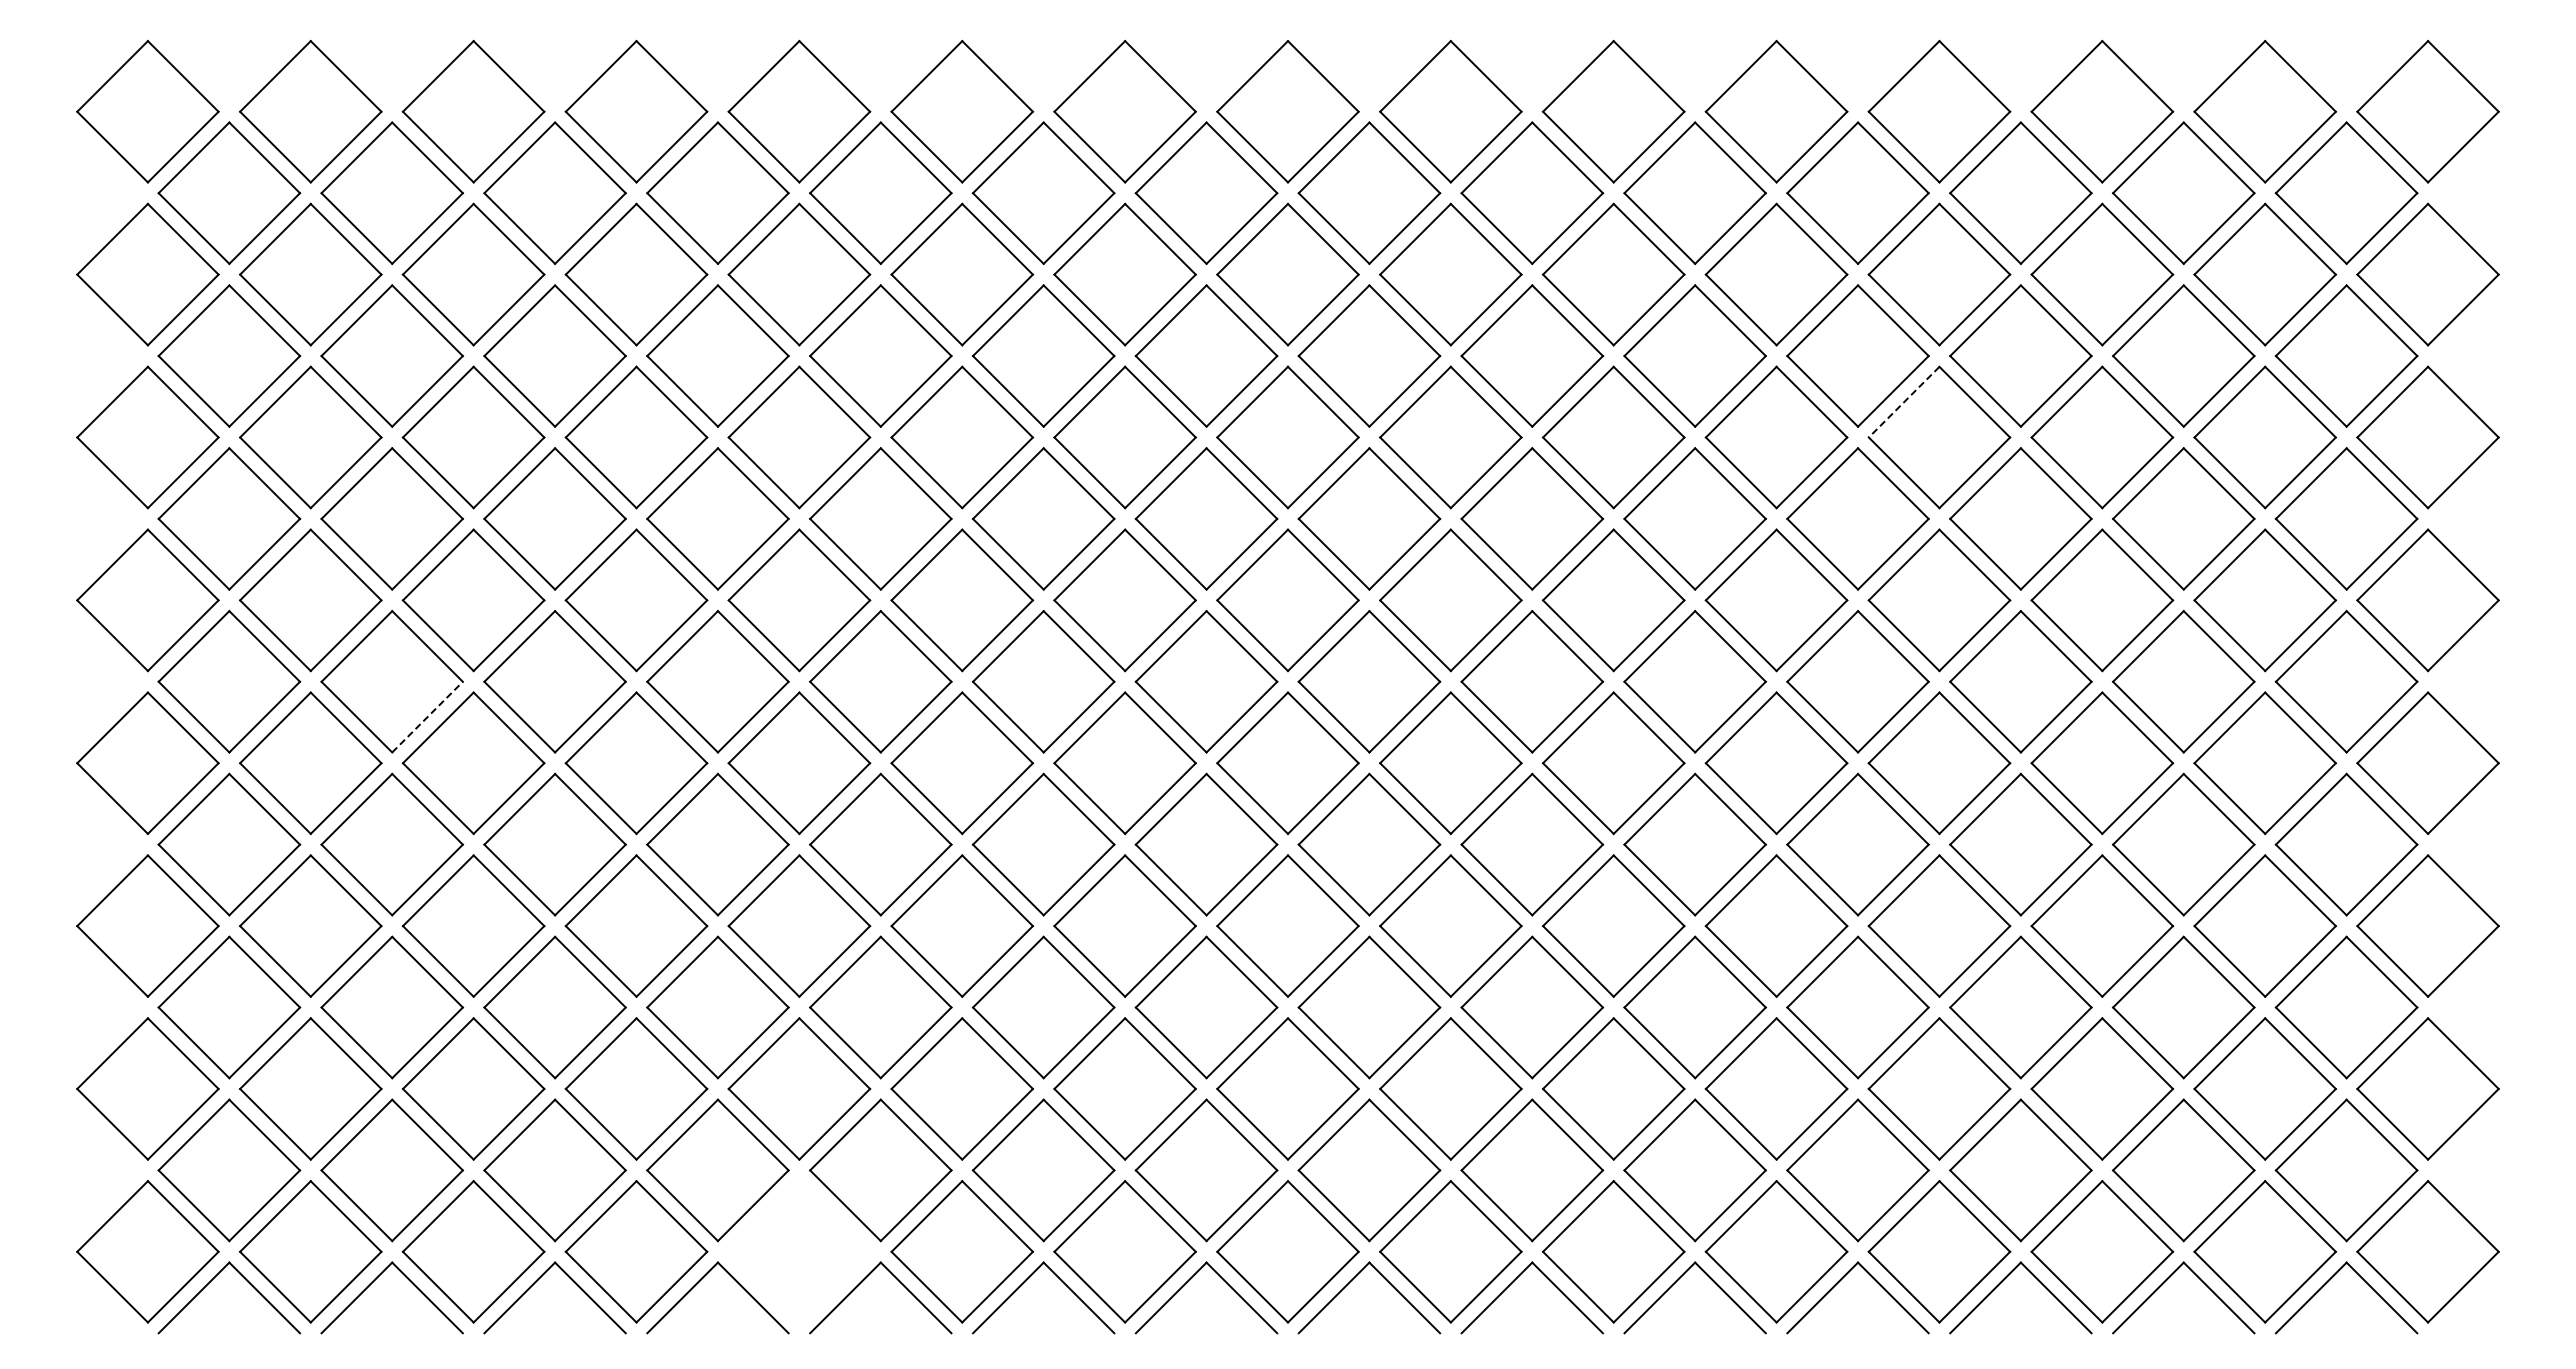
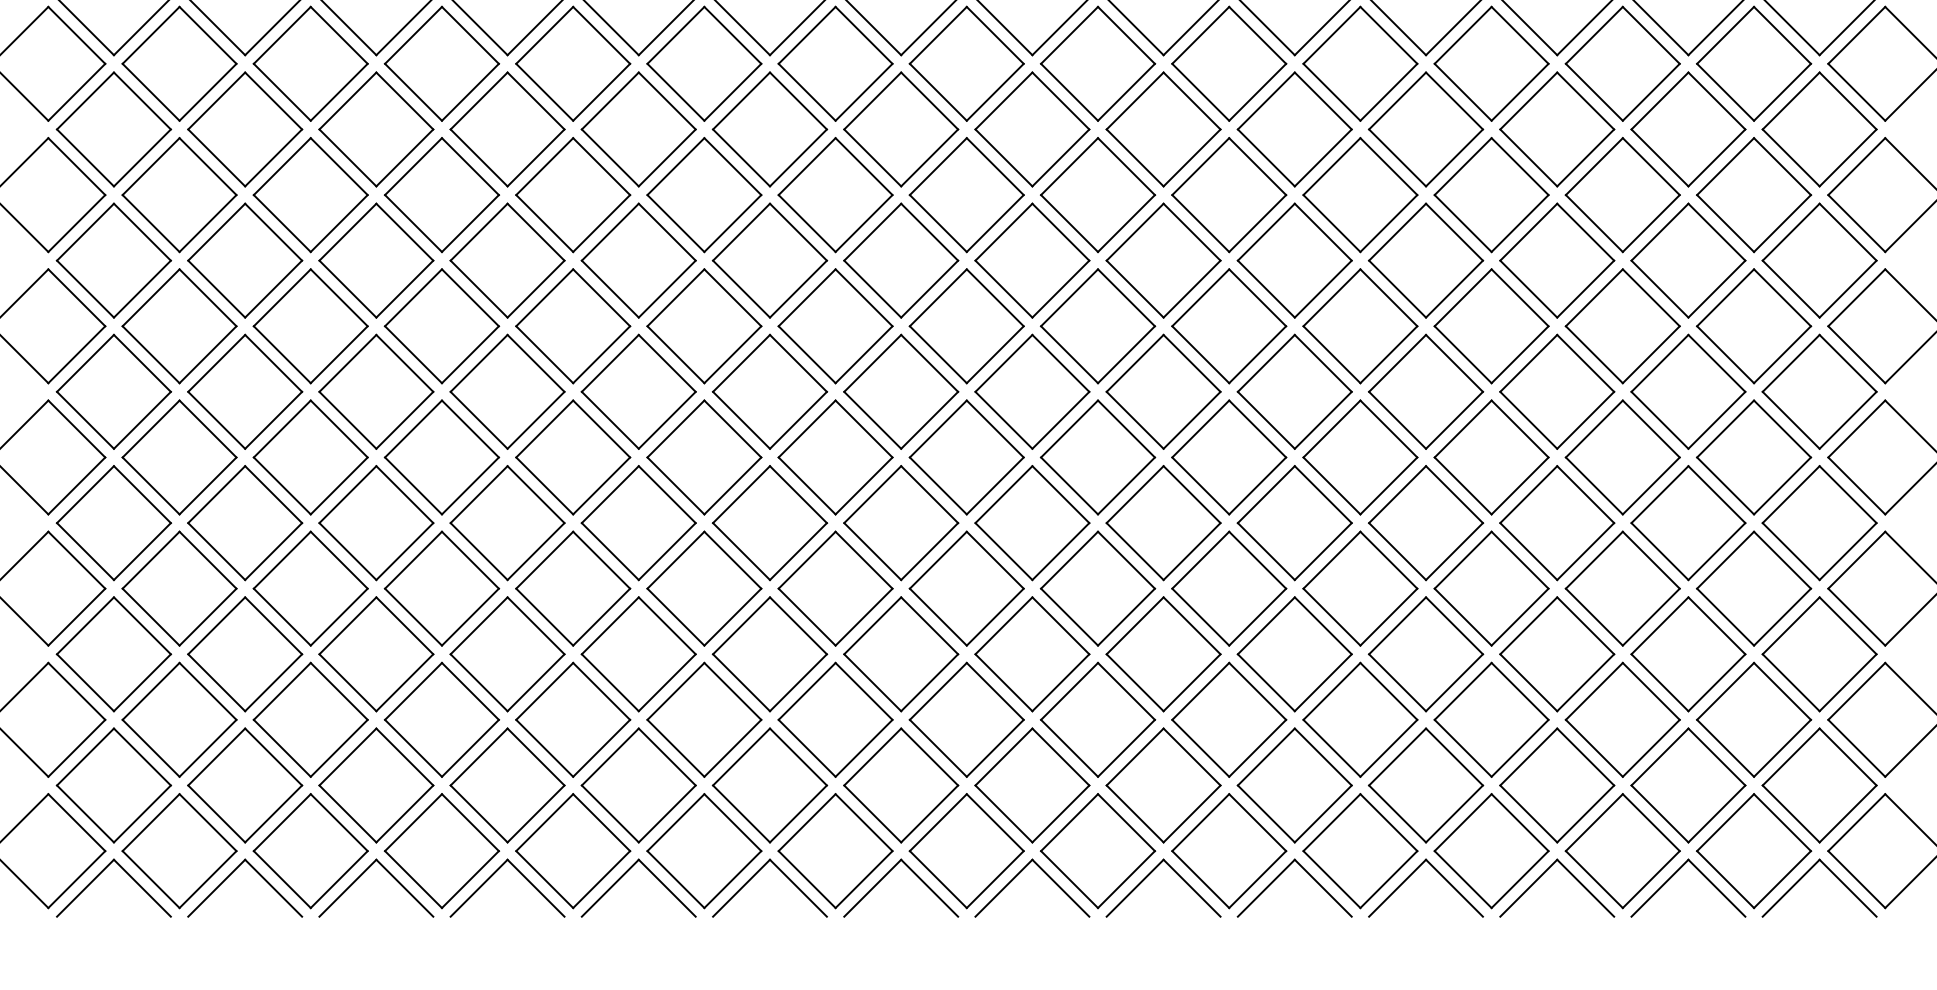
line: (1904, 402) -> (1463, 166), dashed -> solid
line: (427, 717) -> (273, 420), dashed -> solid
part: (799, 1251) -> (573, 850), added

